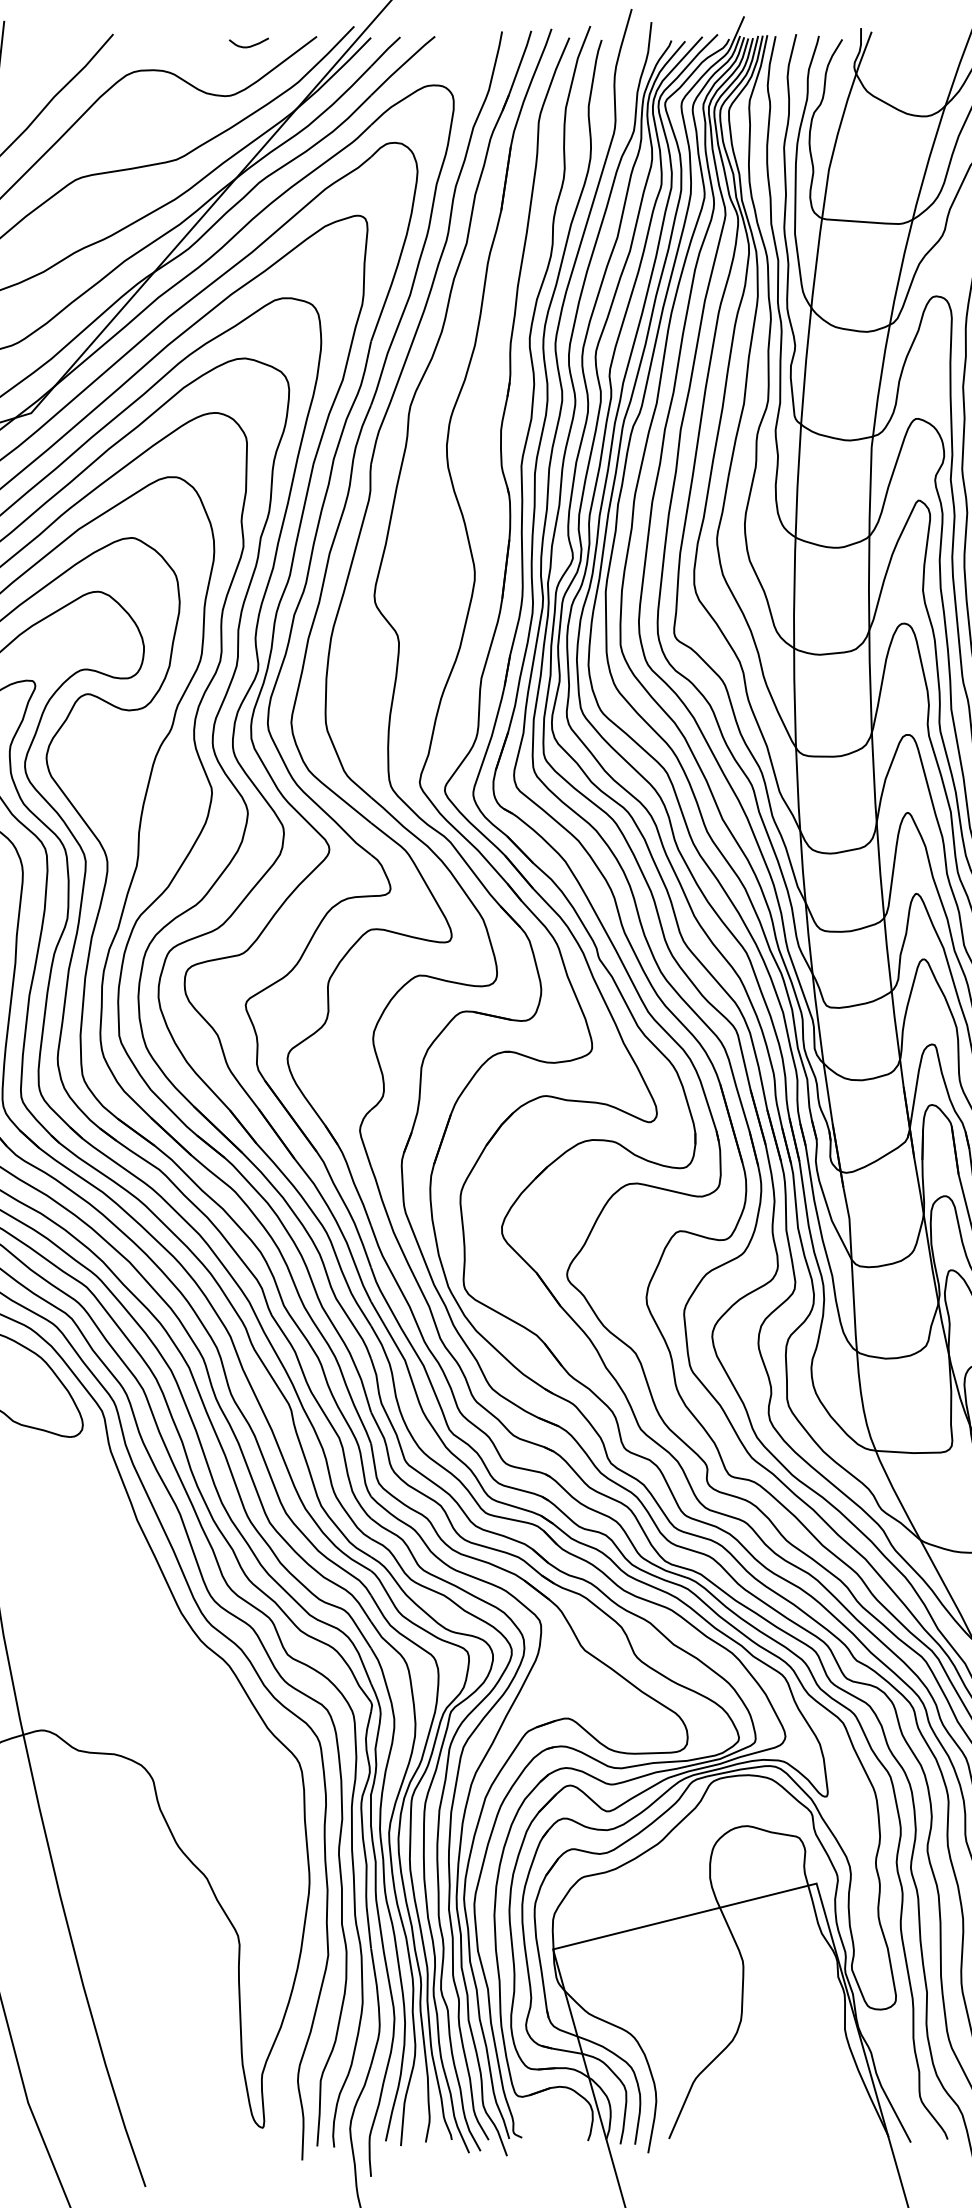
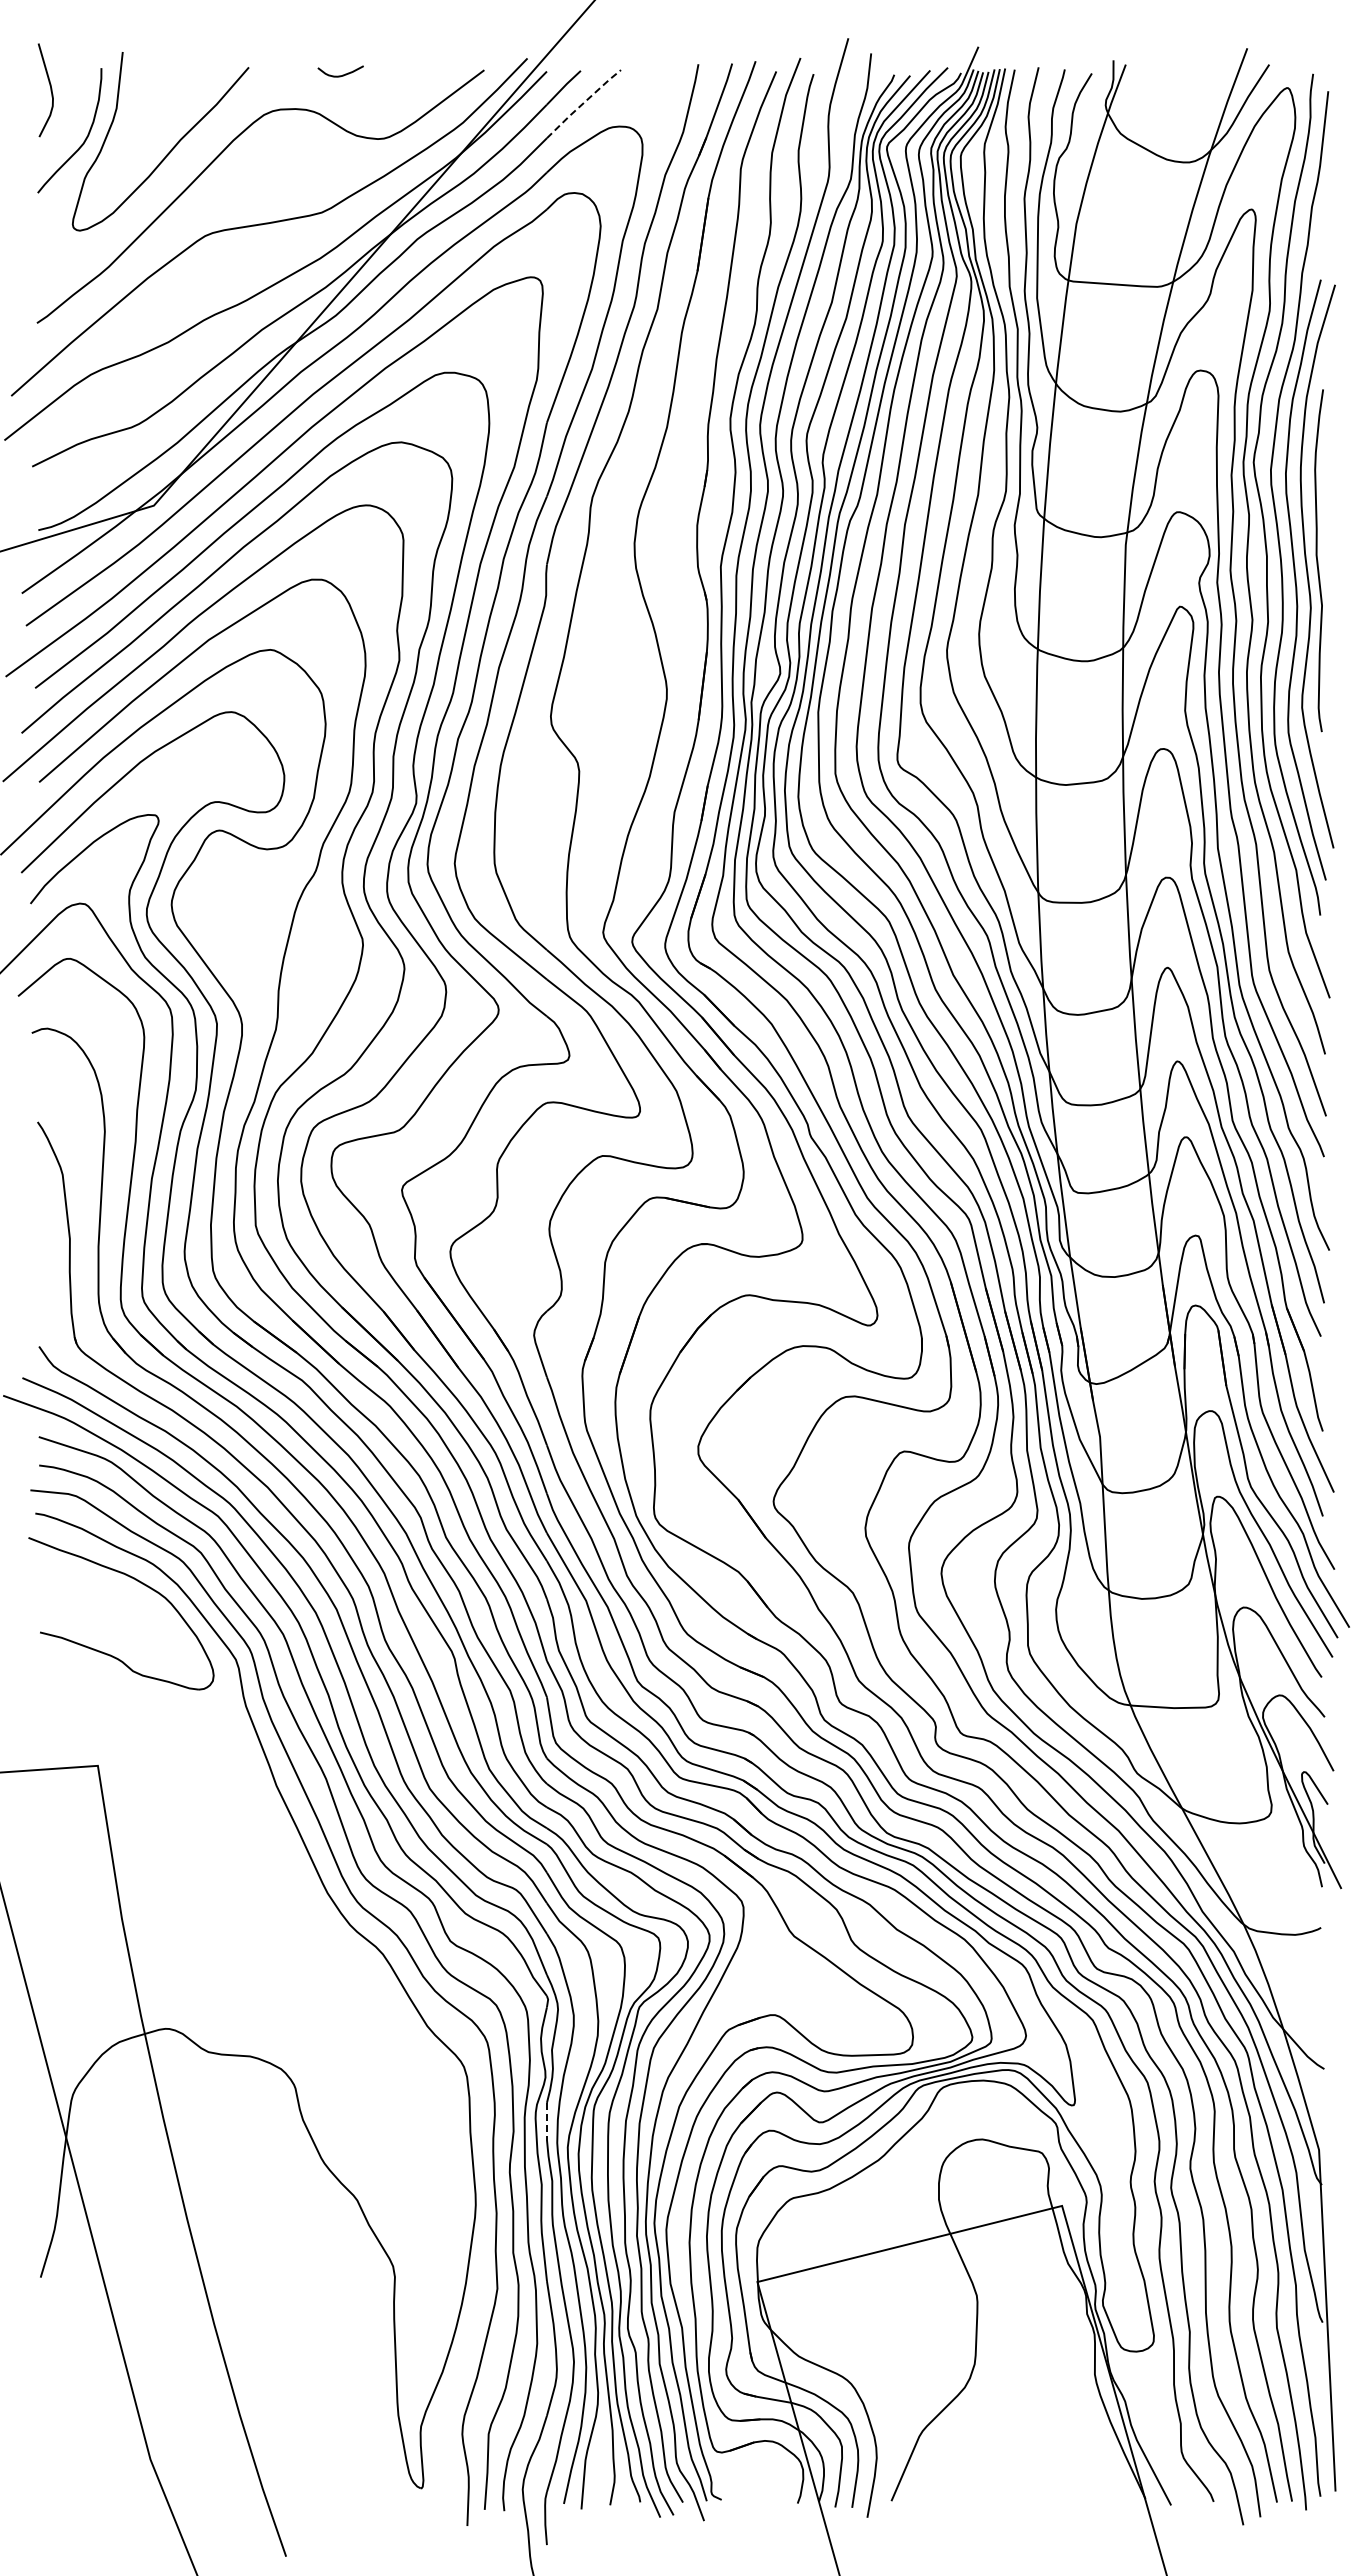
curve: (250, 45) -> (342, 74), moved
line: (402, 65) -> (583, 103), solid -> dashed
line: (370, 1810) -> (546, 2121), solid -> dashed

